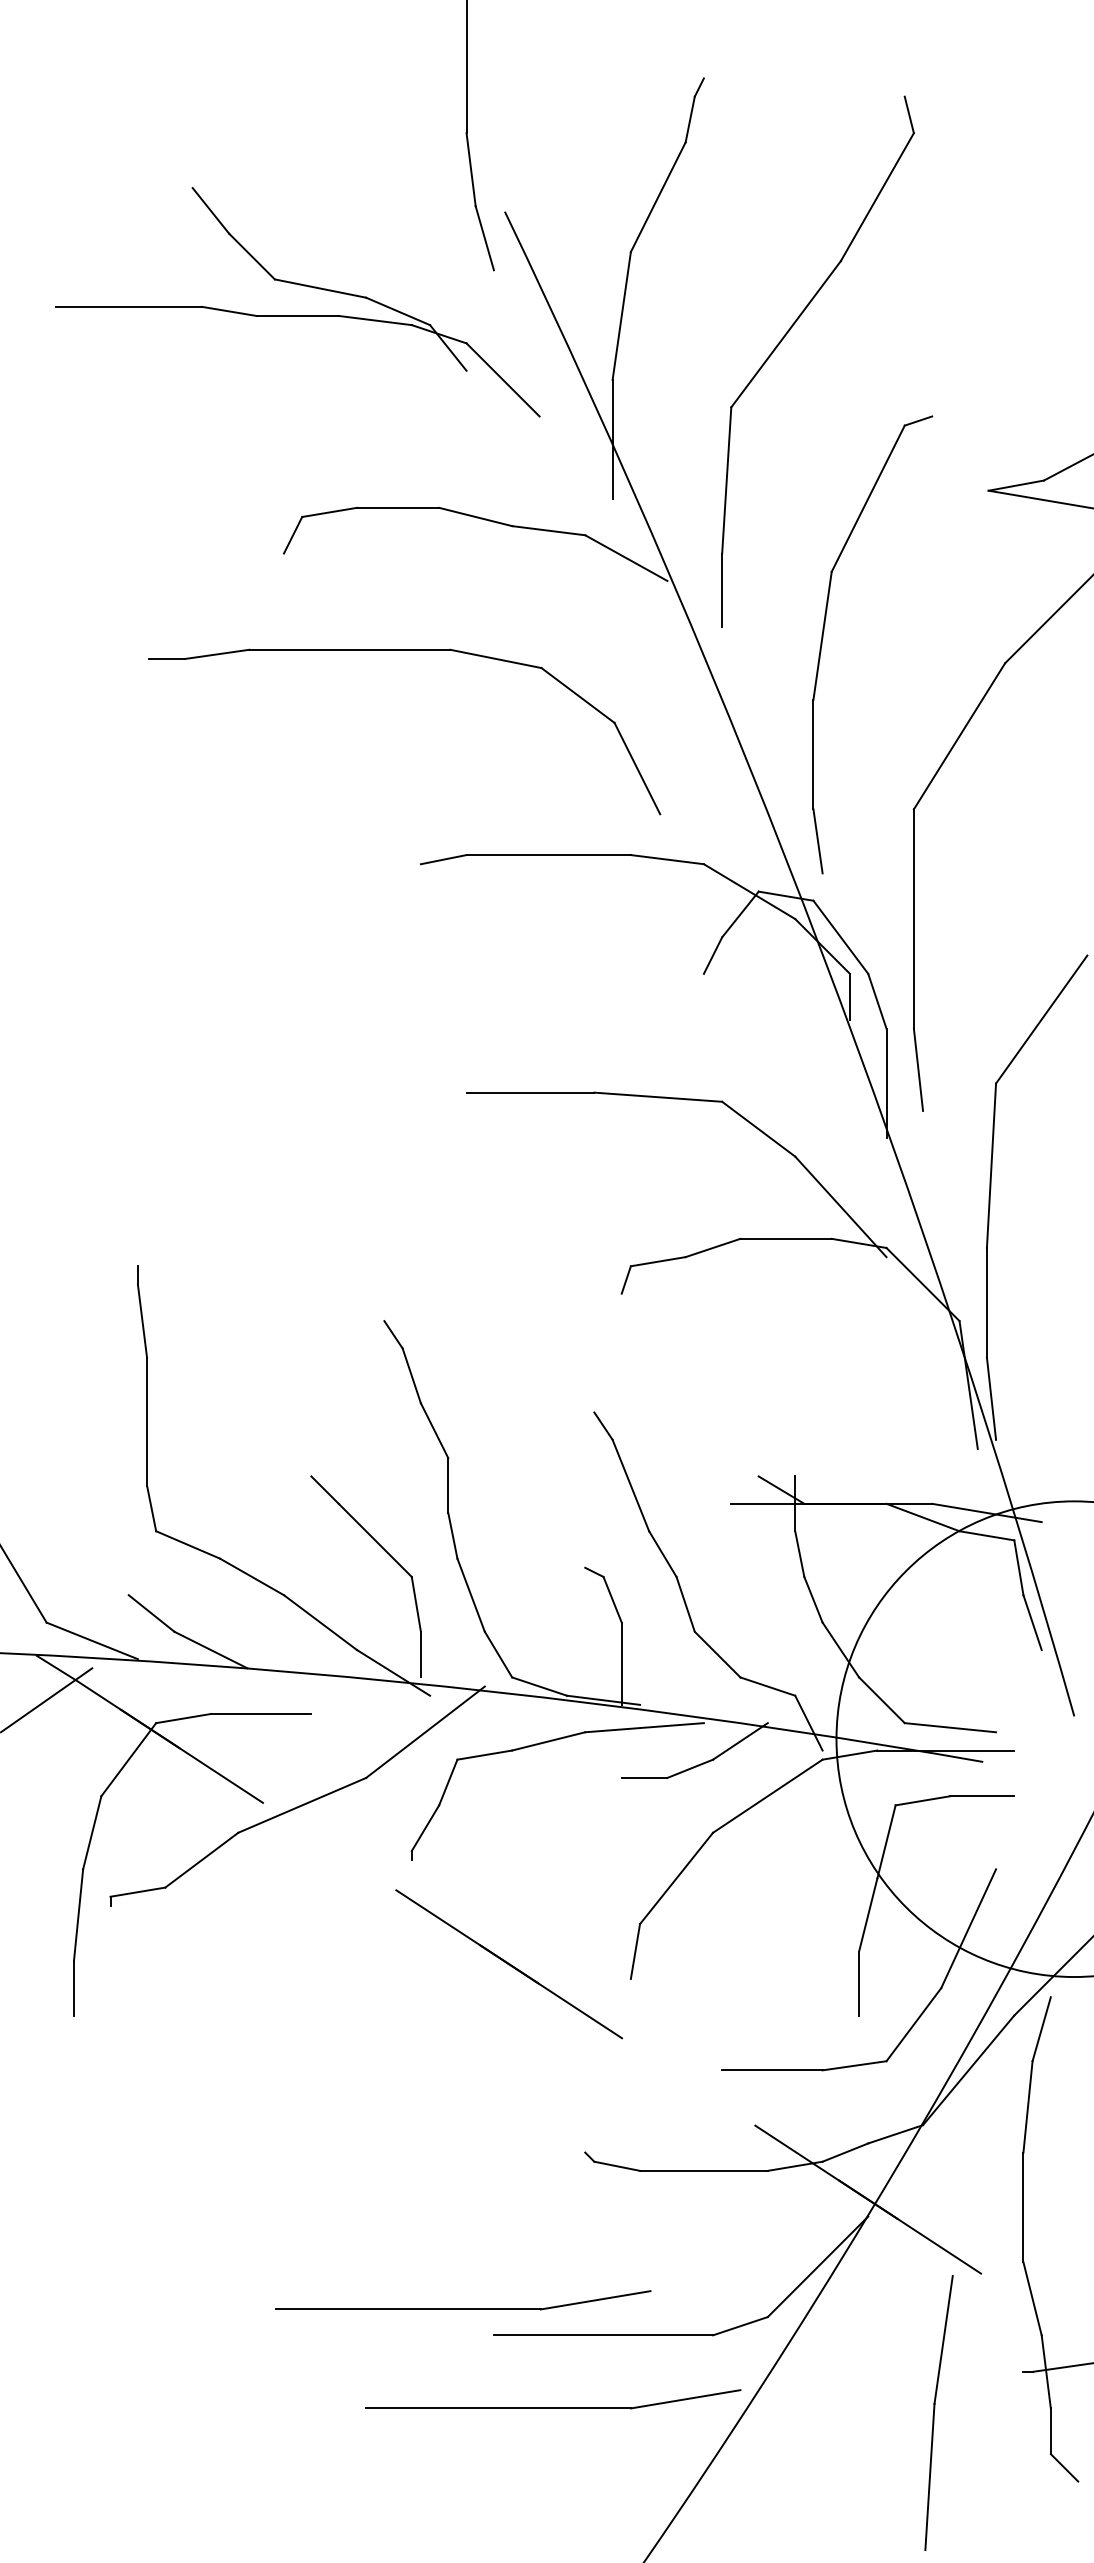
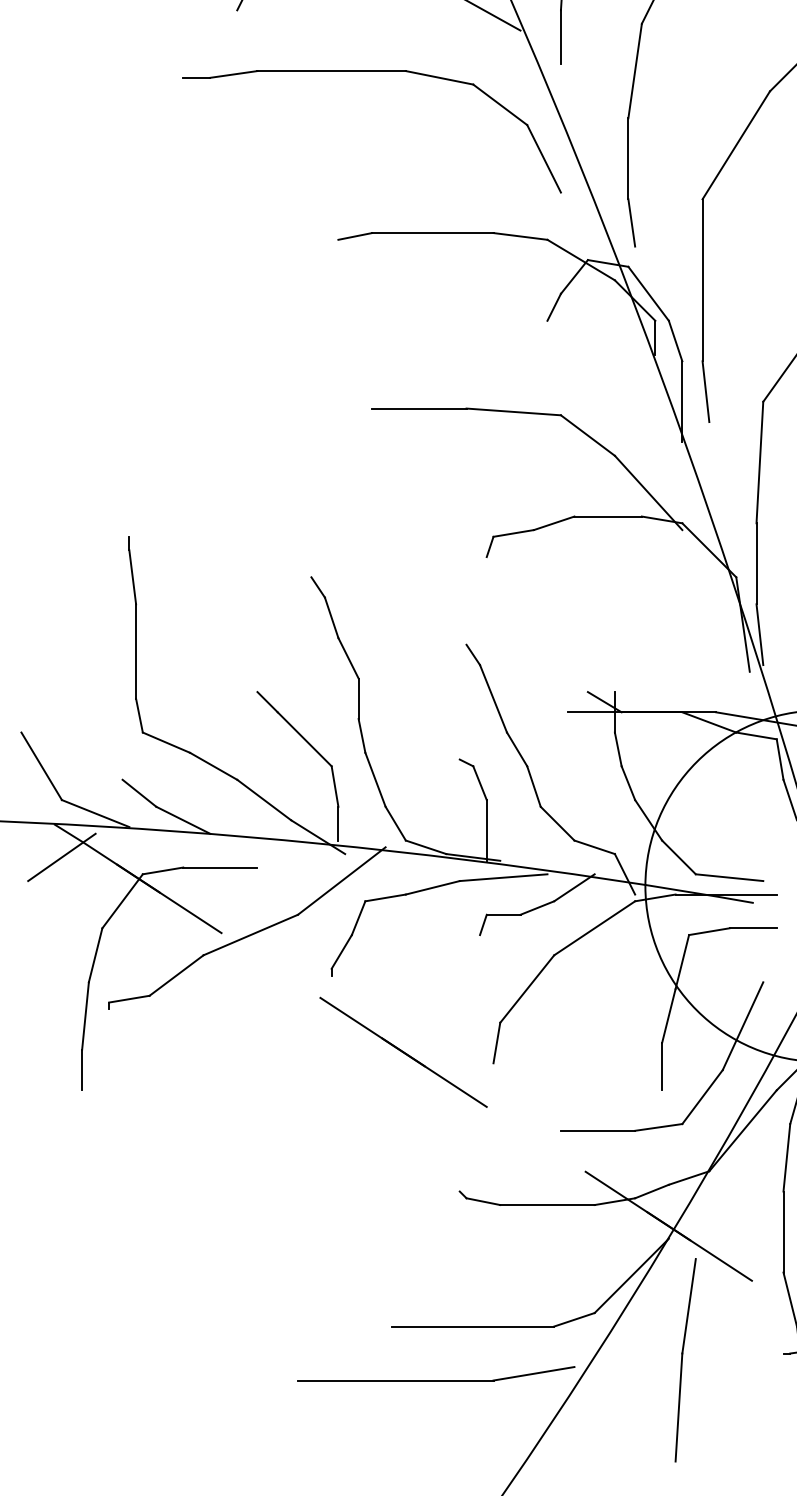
part: (404, 650) -> (372, 71), moved
line: (616, 1791) -> (482, 924), added
part: (463, 2308) -> (369, 1306), removed
part: (938, 2412) -> (685, 1359), moved

